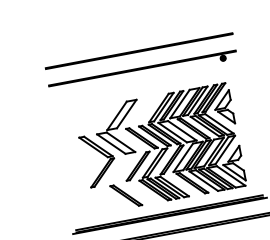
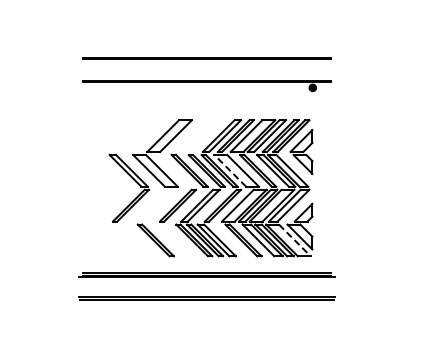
line: (171, 132) -> (229, 170), solid -> dashed
line: (231, 175) -> (295, 240), solid -> dashed

